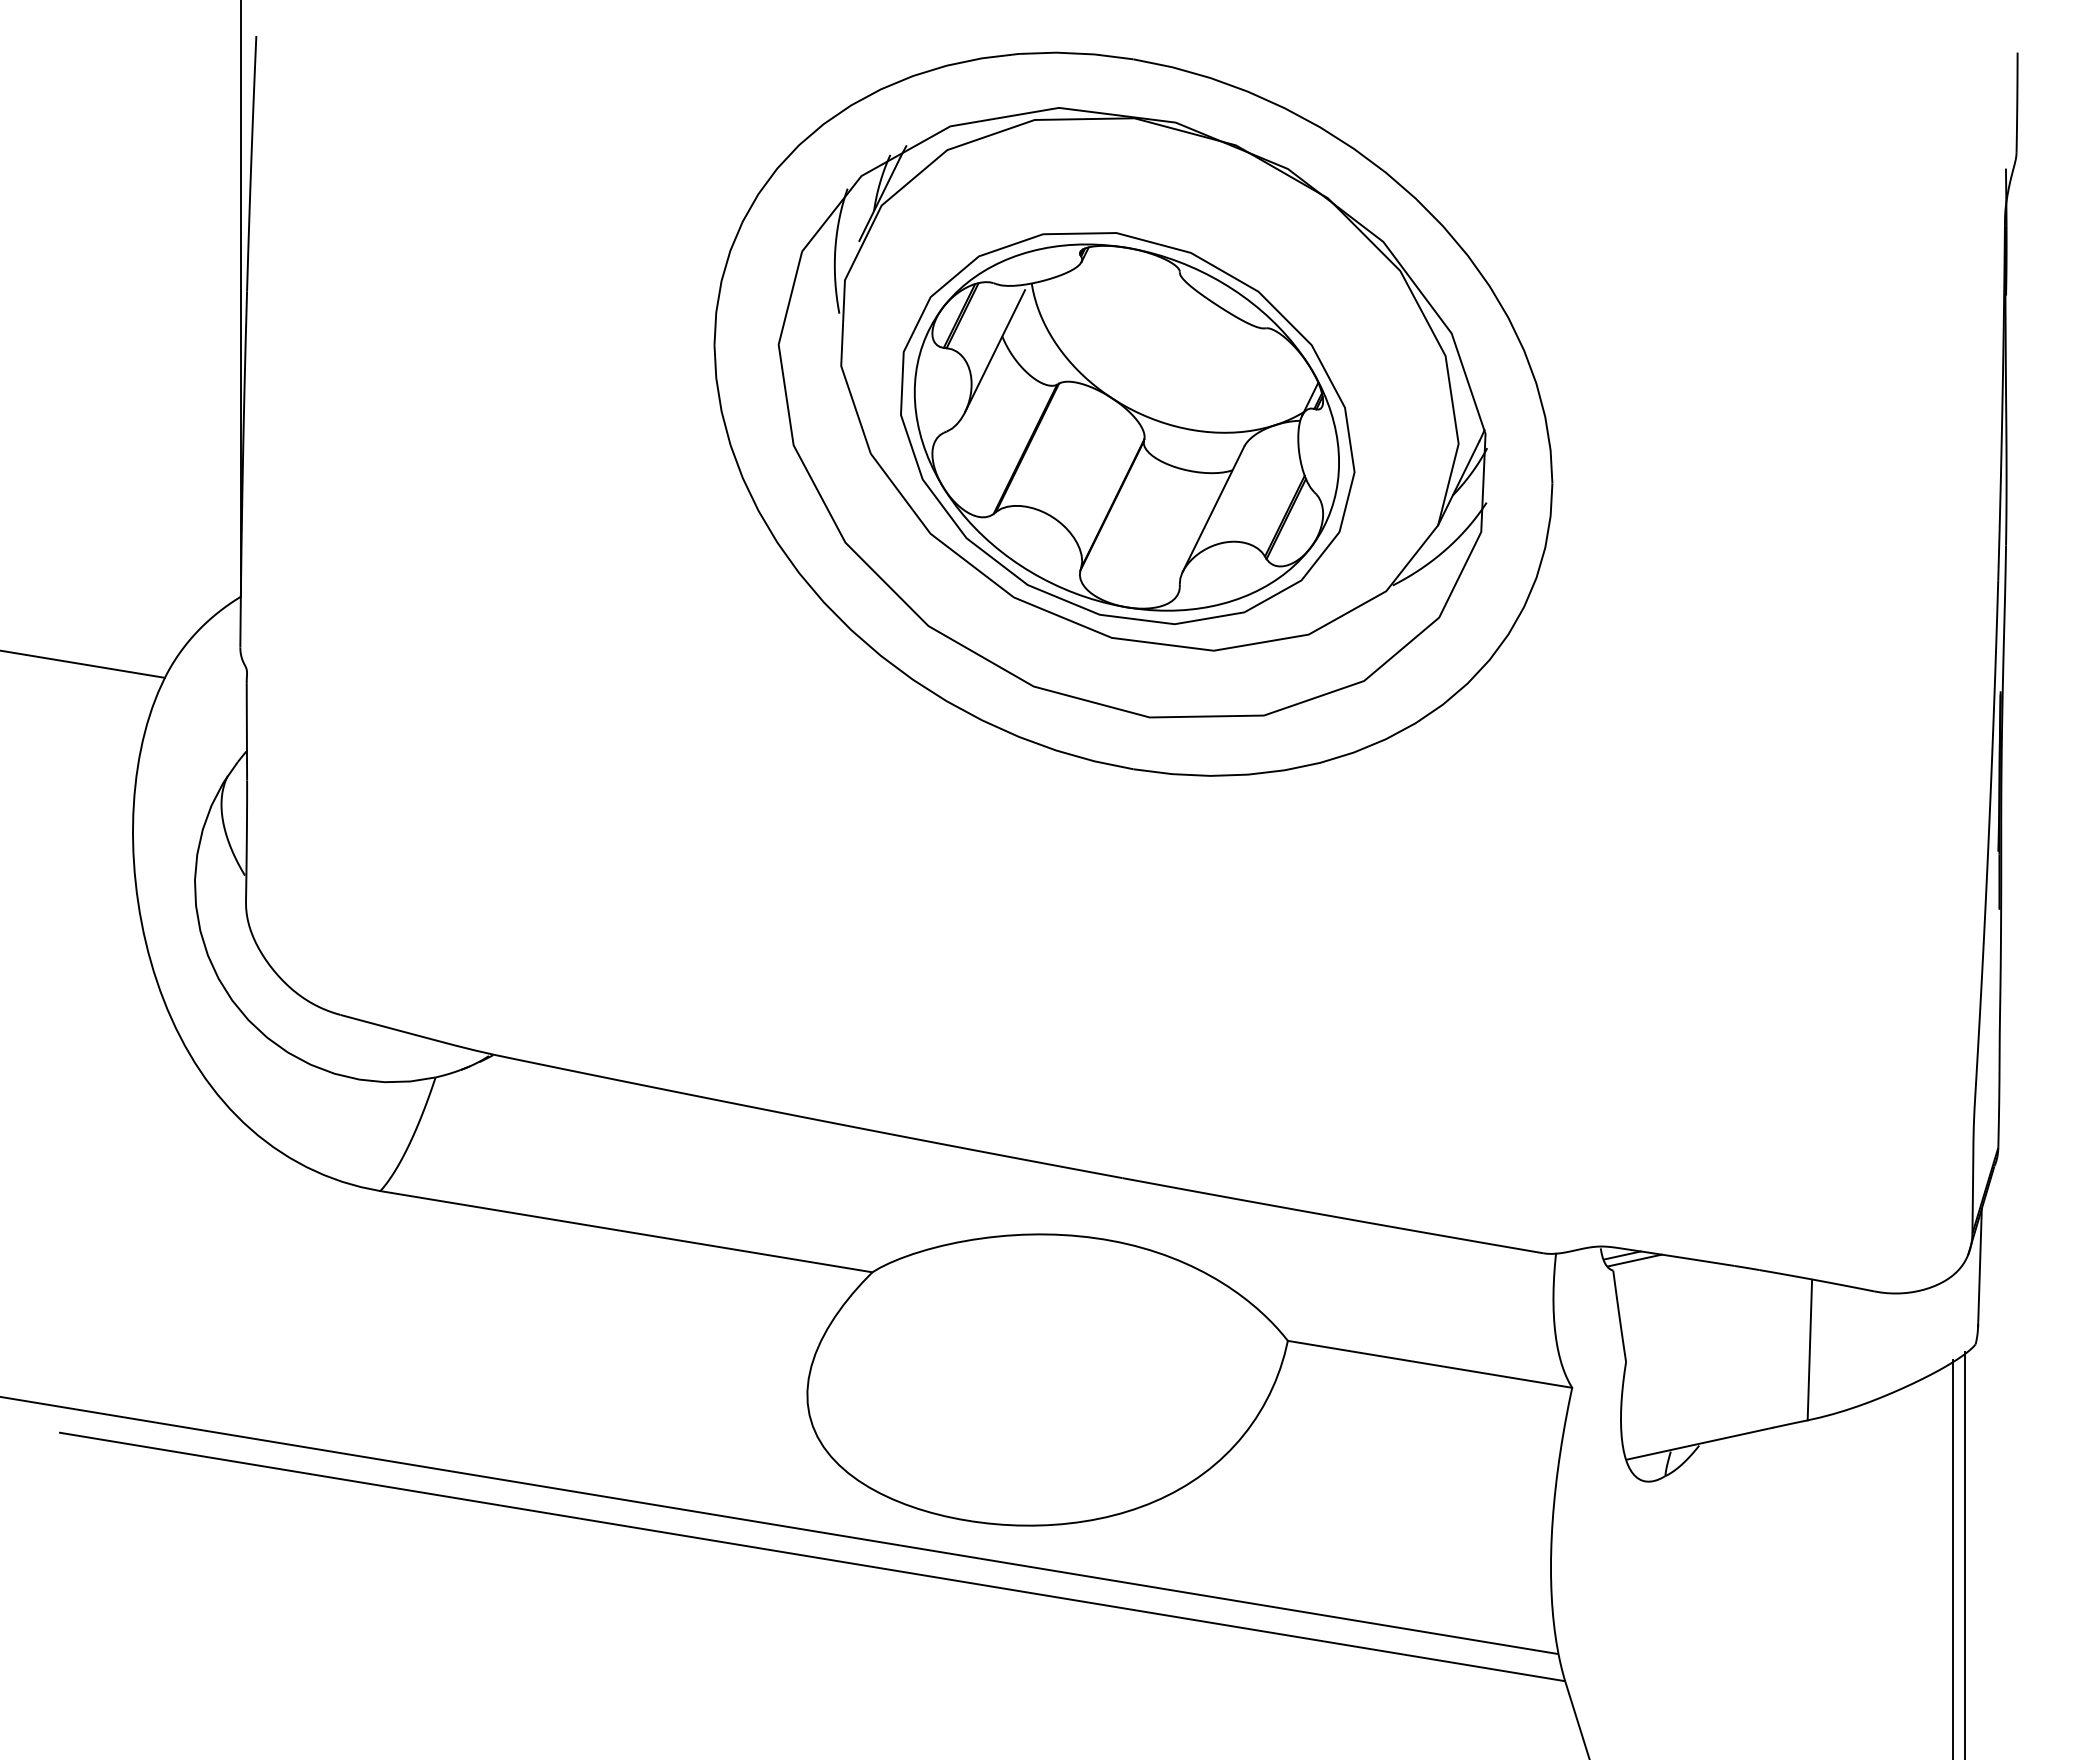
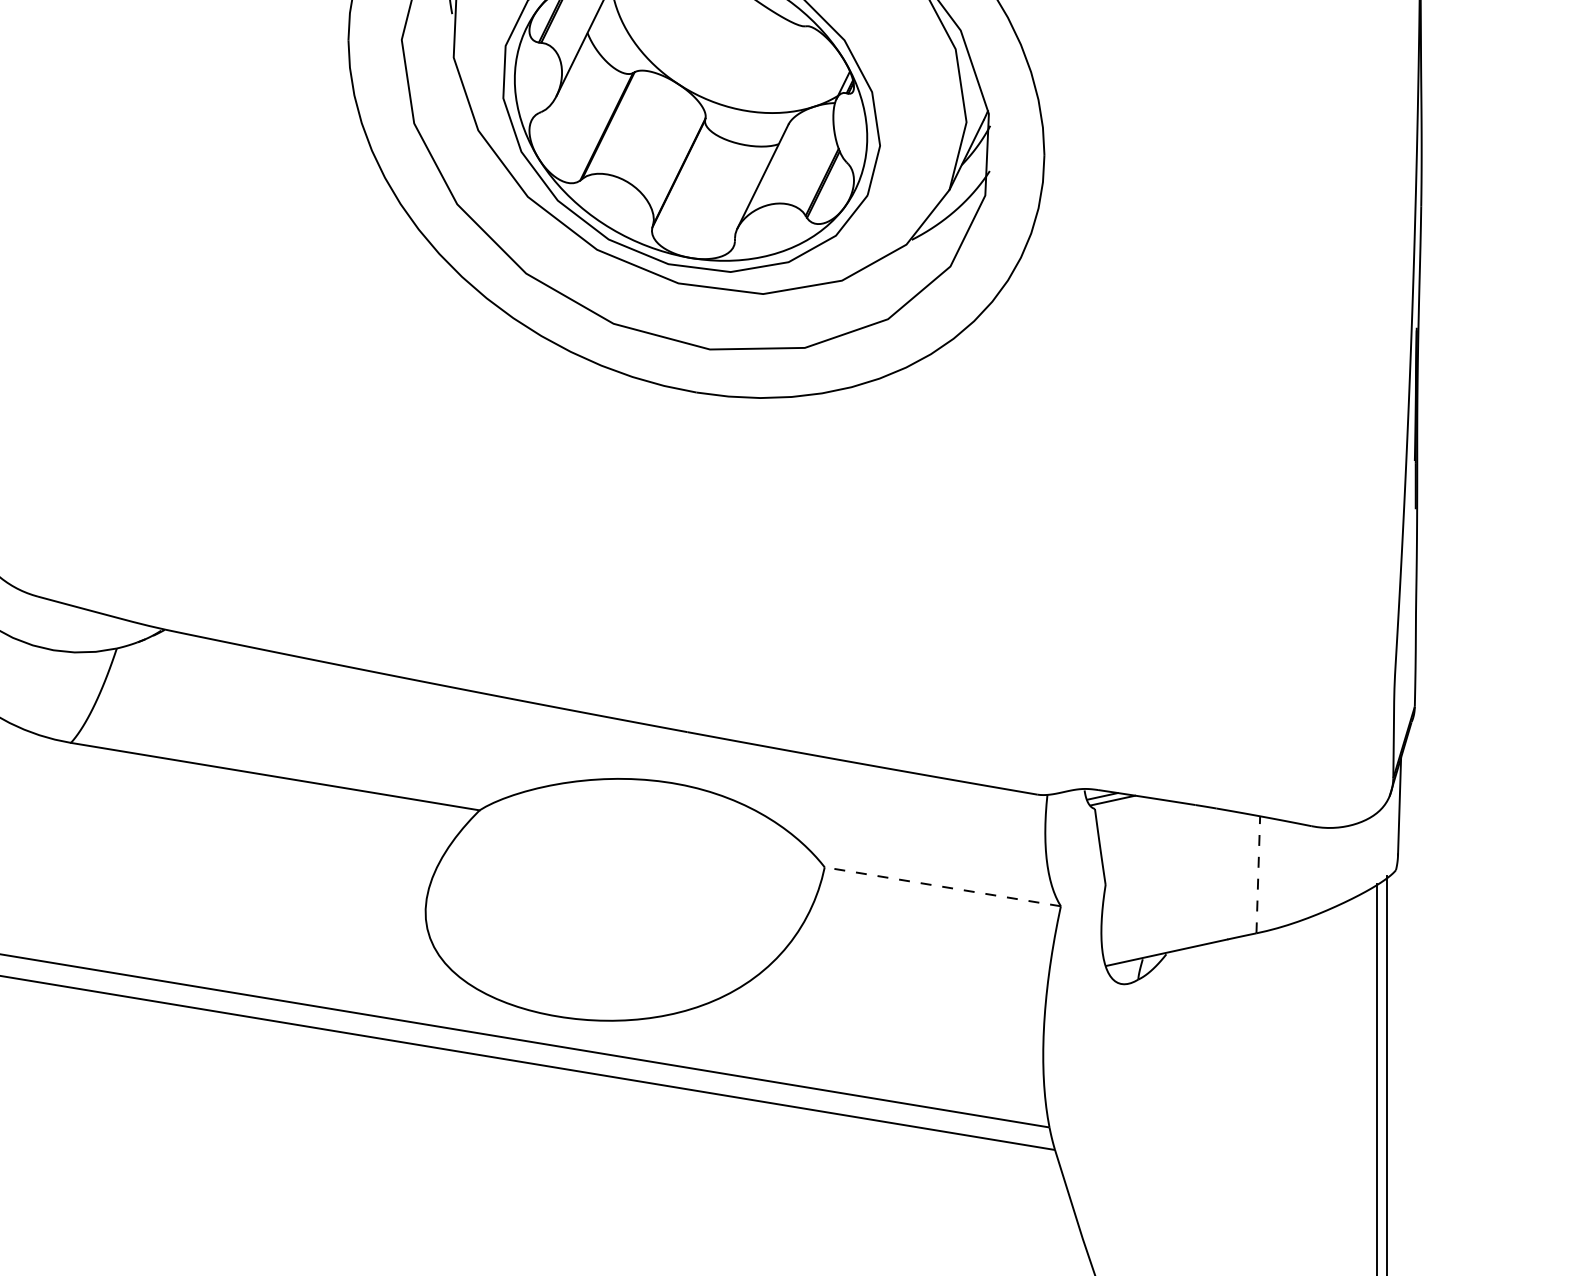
line: (1809, 1349) -> (1257, 874), solid -> dashed
line: (1429, 1364) -> (942, 886), solid -> dashed

